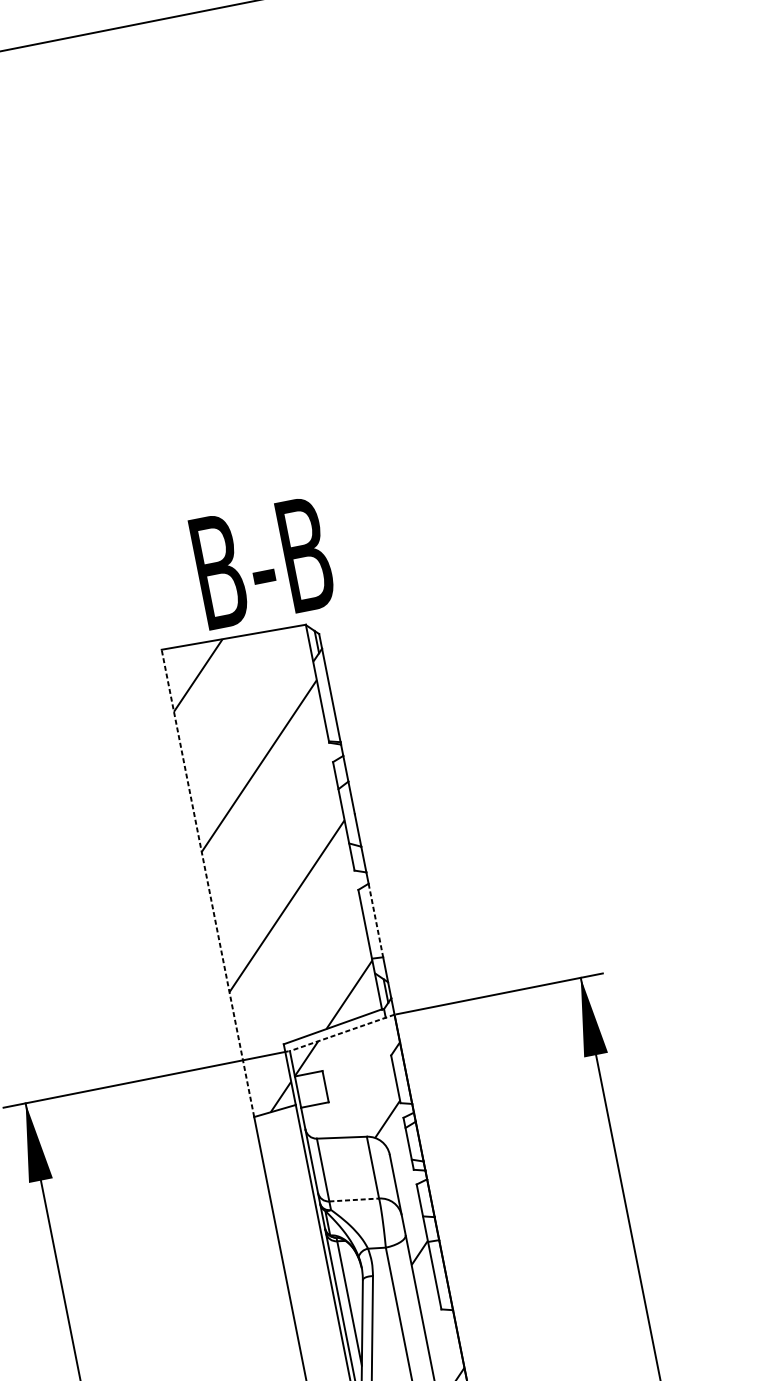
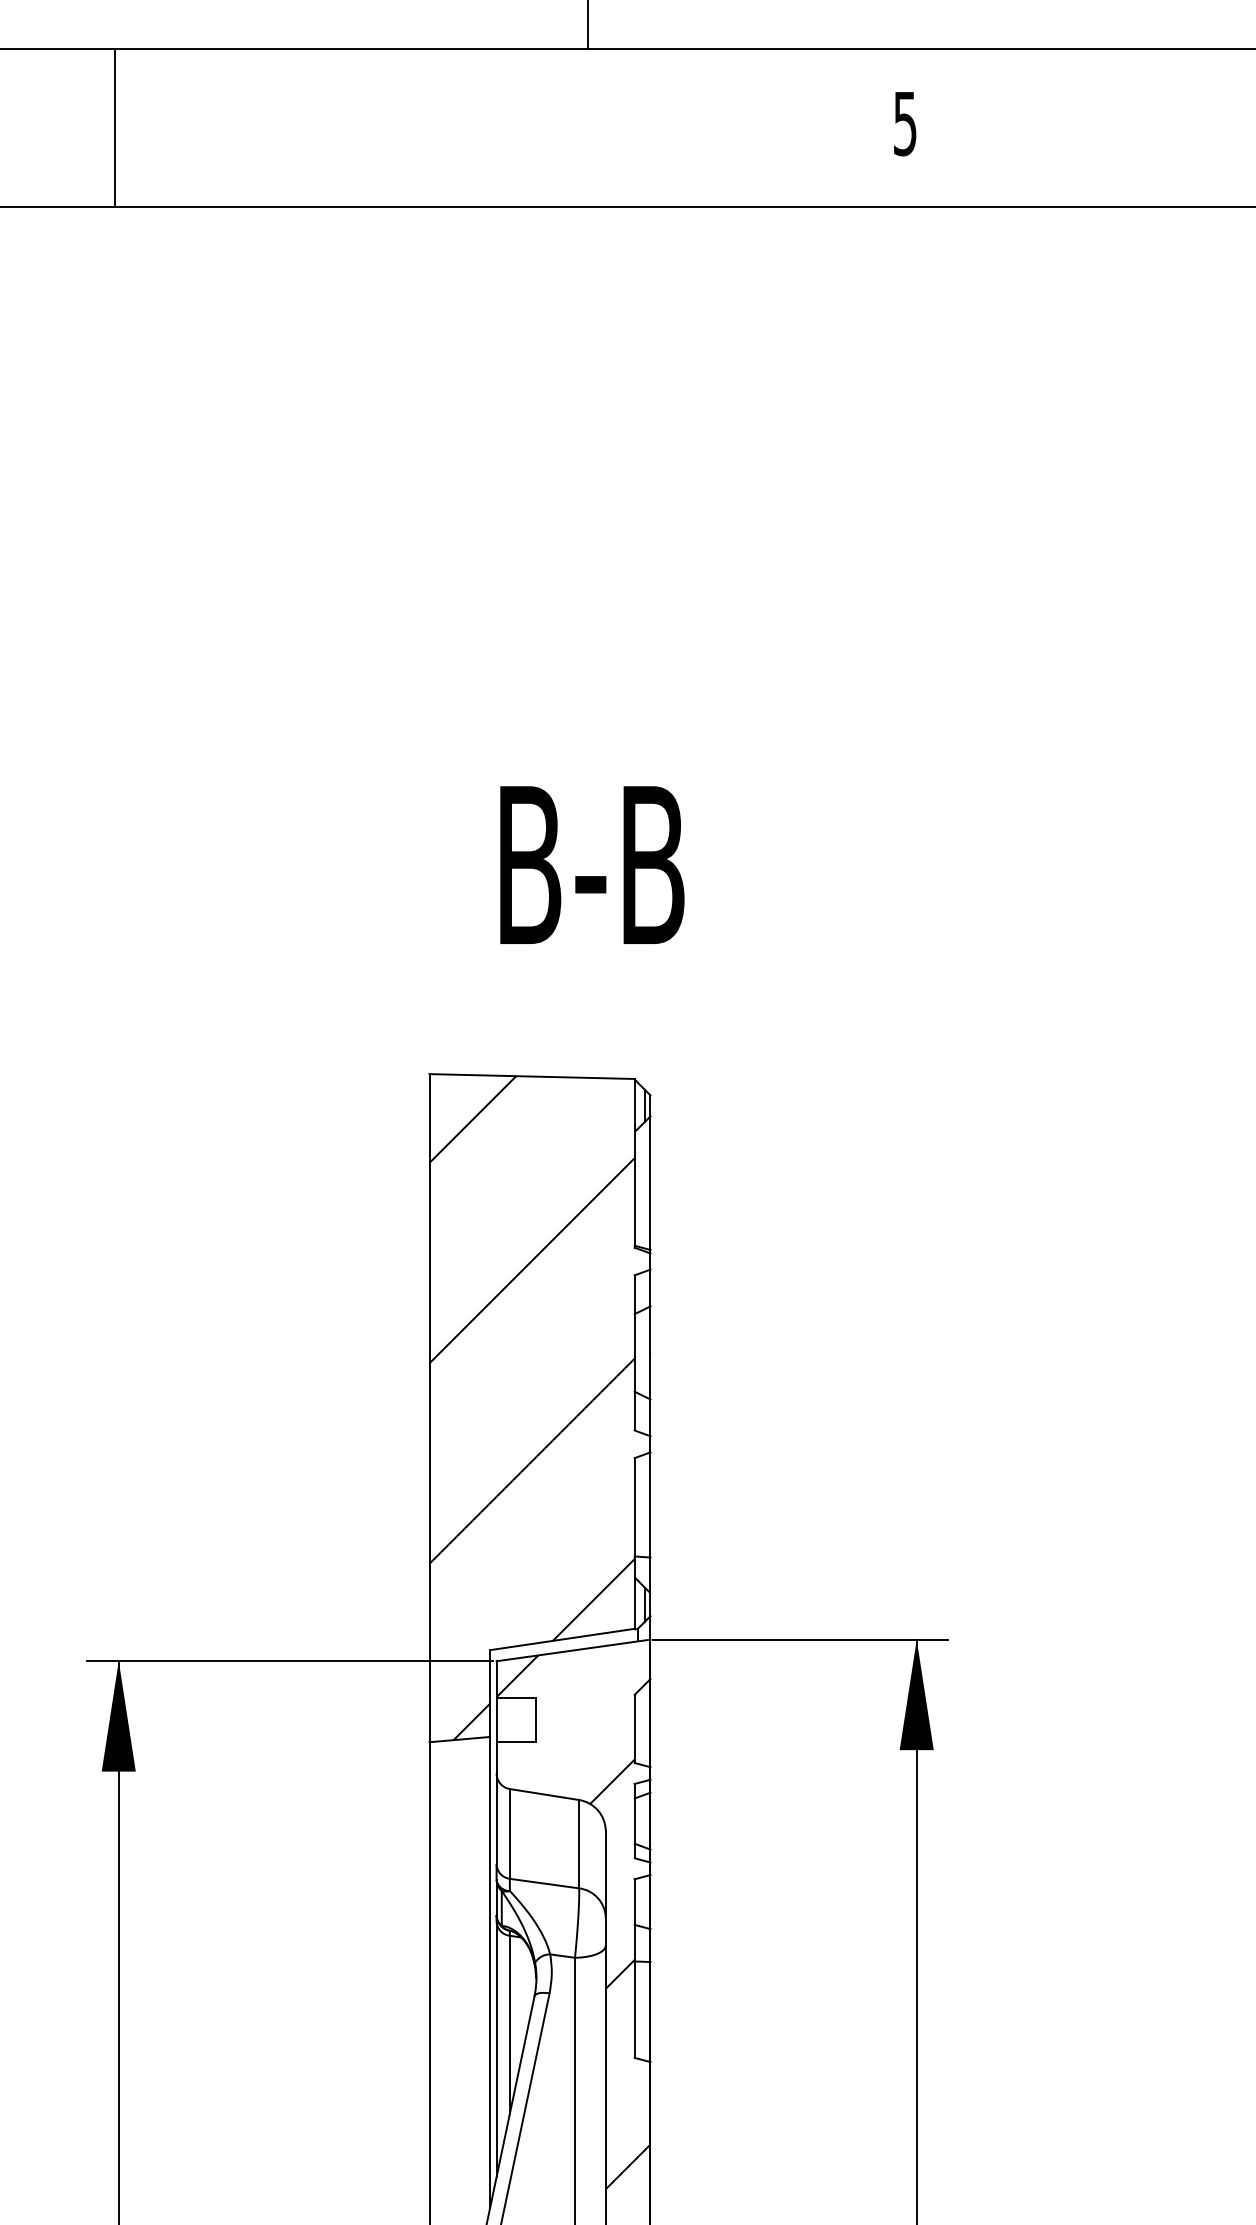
text: (262, 562) -> (592, 864), moved
line: (207, 882) -> (429, 1407), dashed -> solid
line: (375, 920) -> (650, 1504), dashed -> solid
line: (342, 1032) -> (573, 1650), dashed -> solid
line: (354, 1199) -> (544, 1883), dashed -> solid

